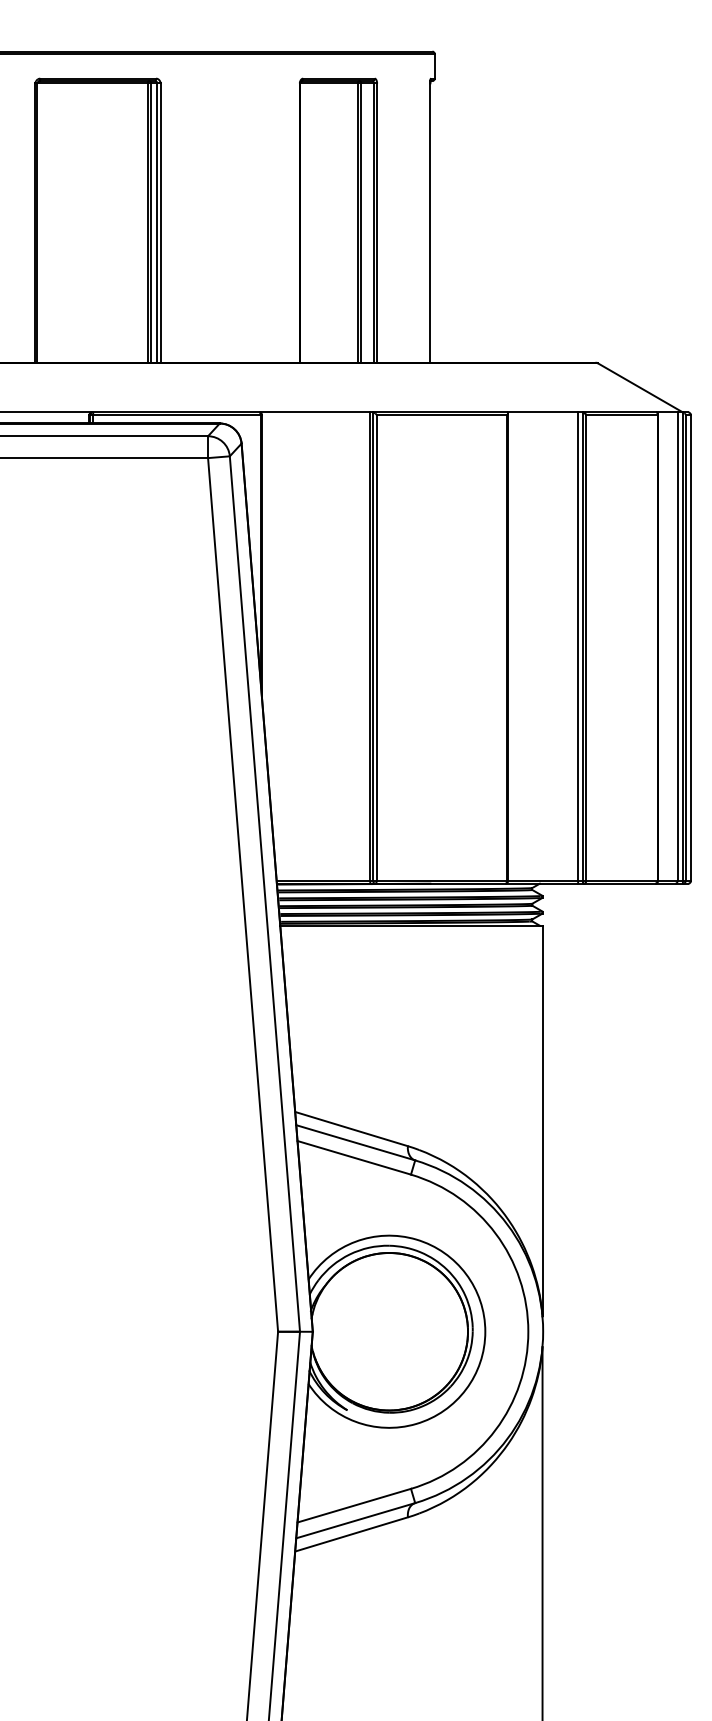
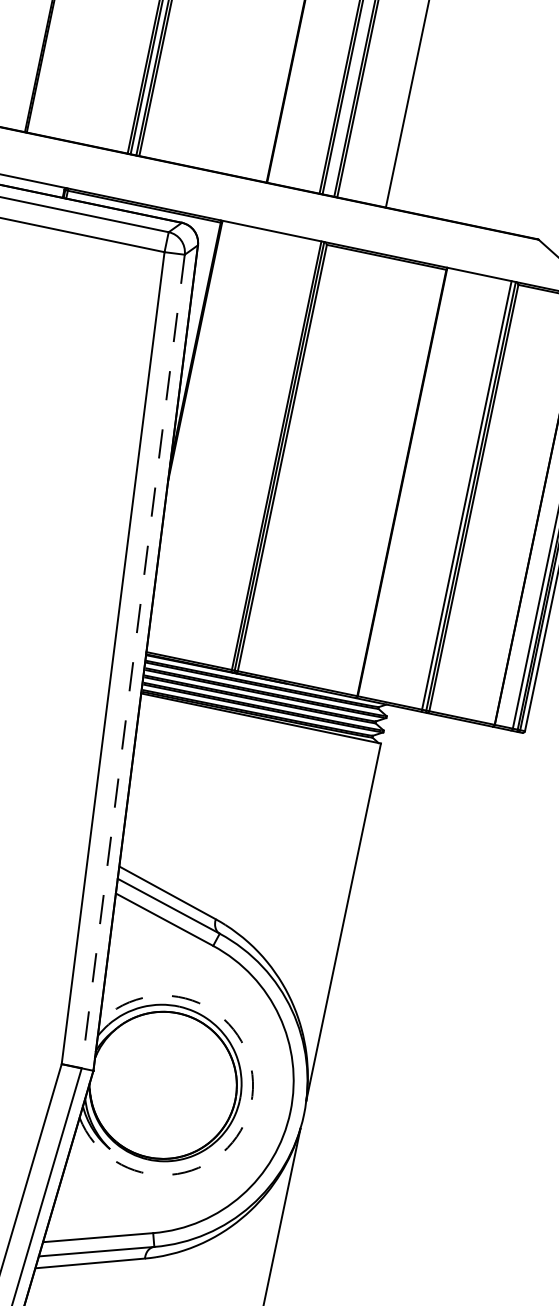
line: (264, 894) -> (132, 661), solid -> dashed
arc: (485, 1331) -> (251, 1103), solid -> dashed

